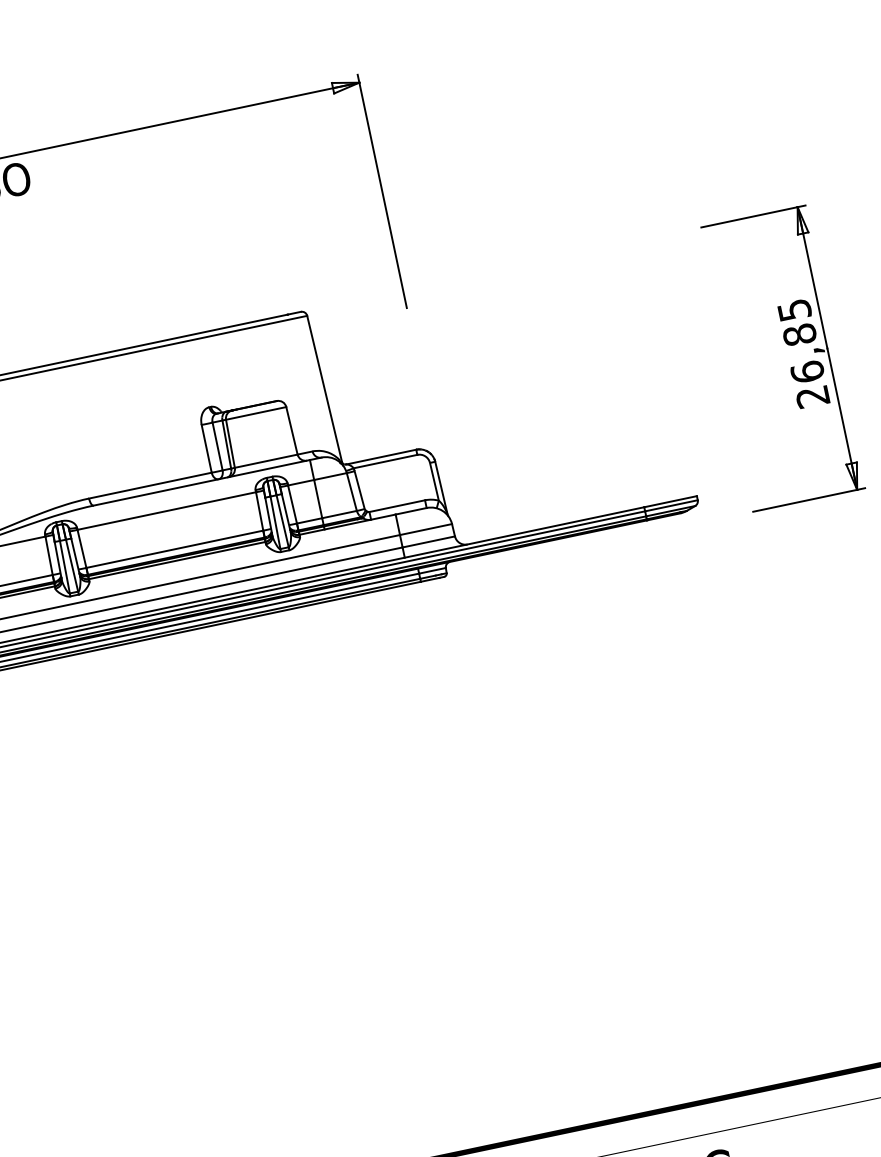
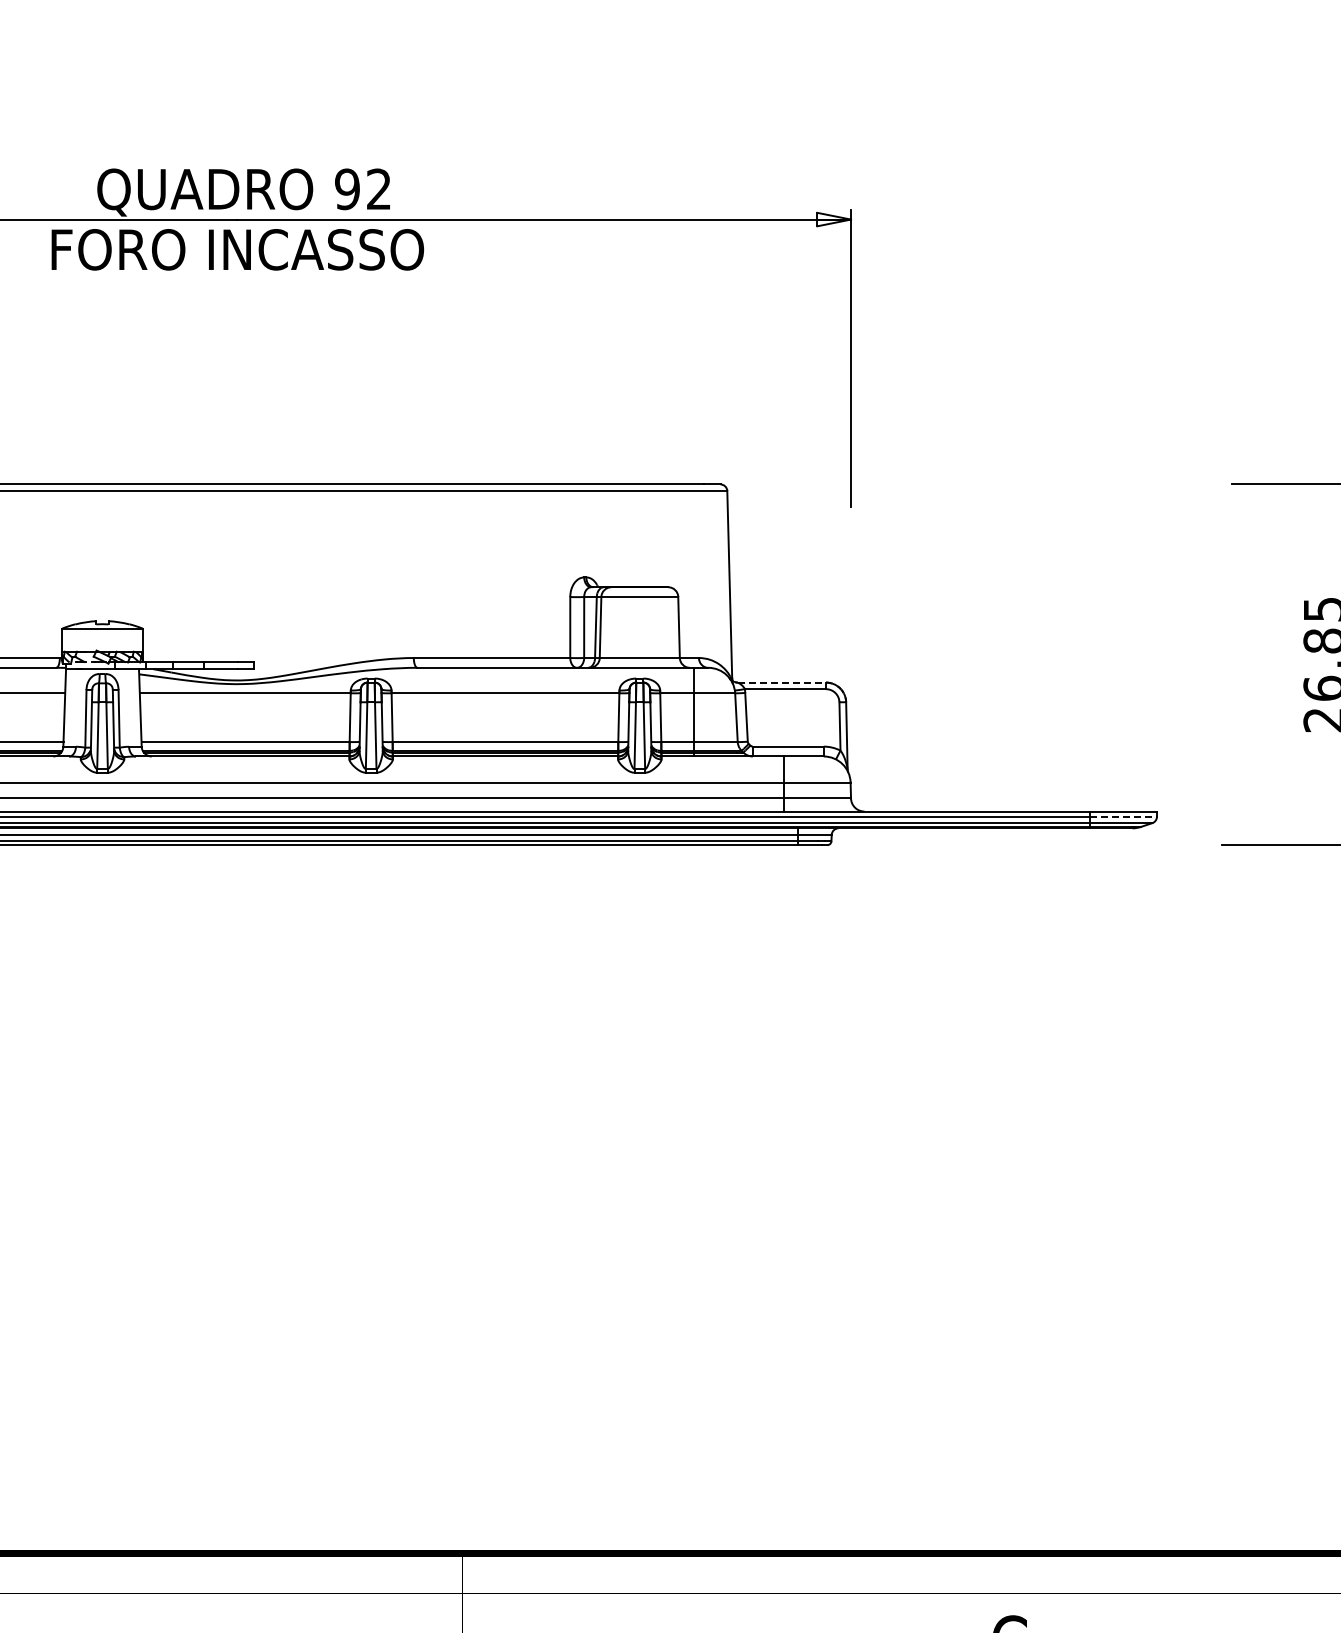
line: (382, 456) -> (782, 682), solid -> dashed
line: (671, 505) -> (1123, 816), solid -> dashed

